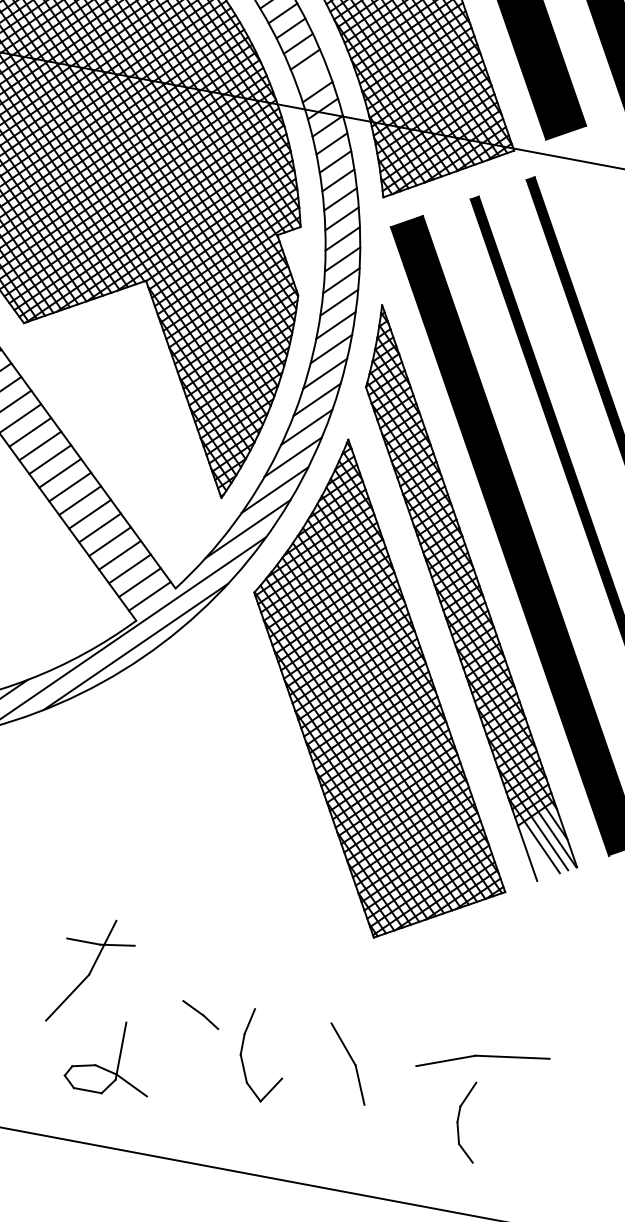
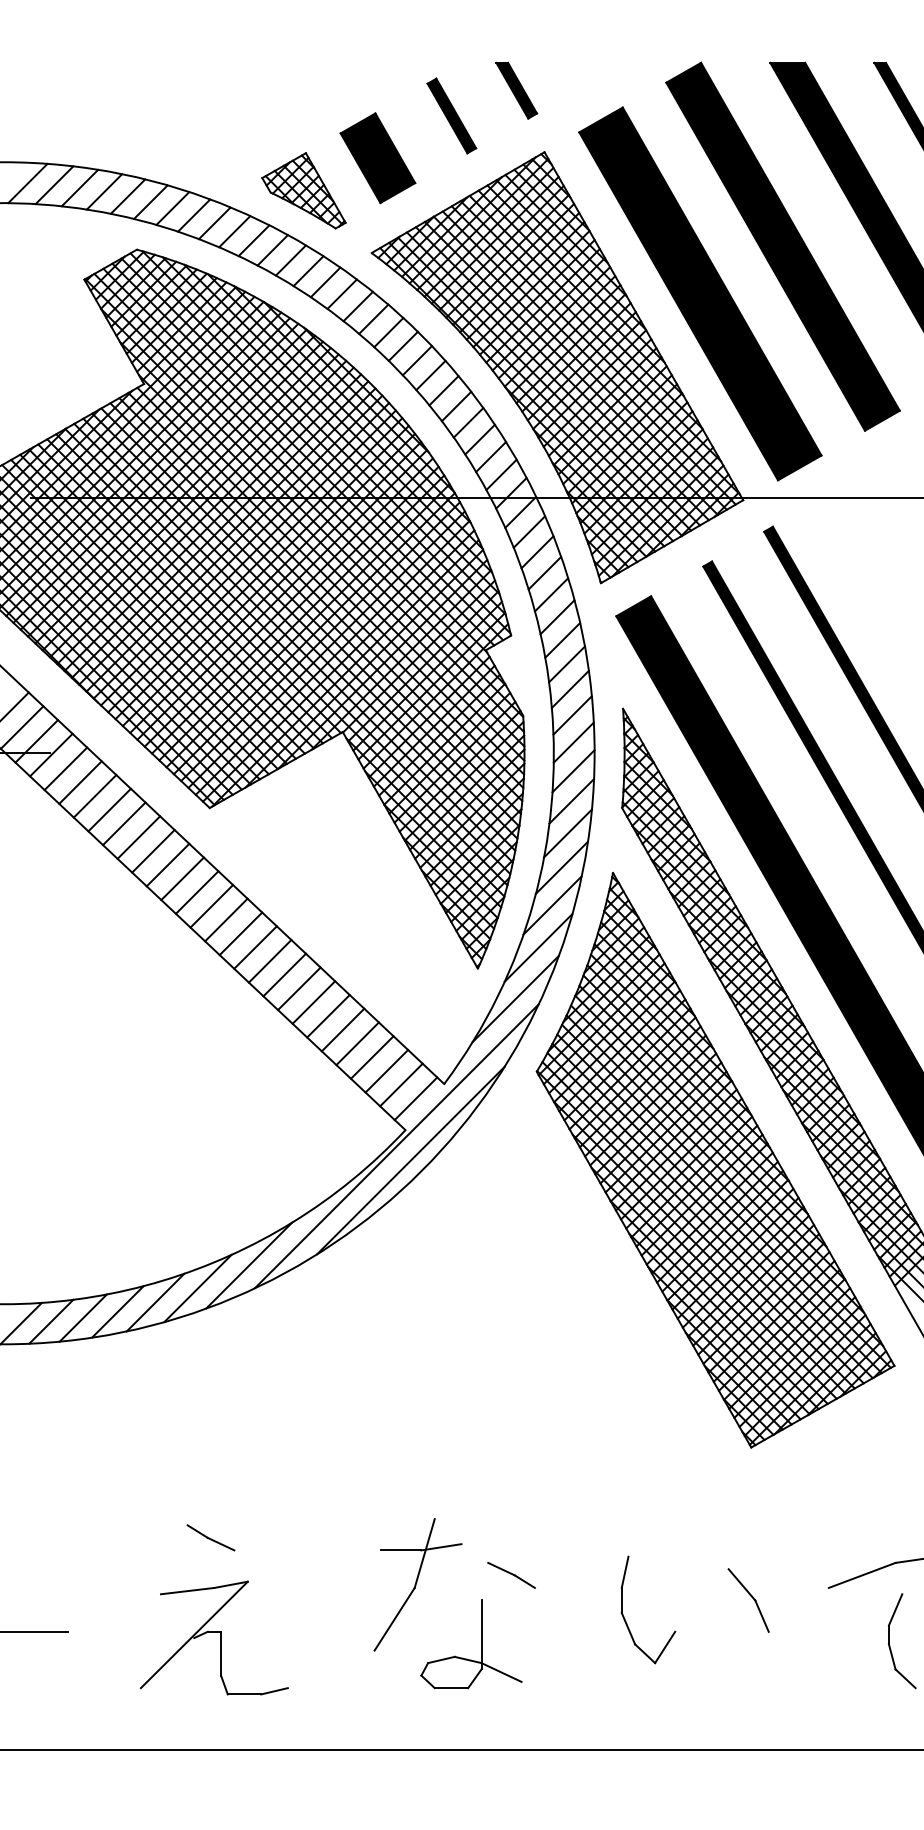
line: (312, 76) -> (491, 457), added
part: (91, 972) -> (417, 1584), moved
part: (200, 1015) -> (511, 1575), moved
part: (347, 1064) -> (748, 1600), size x0.71

